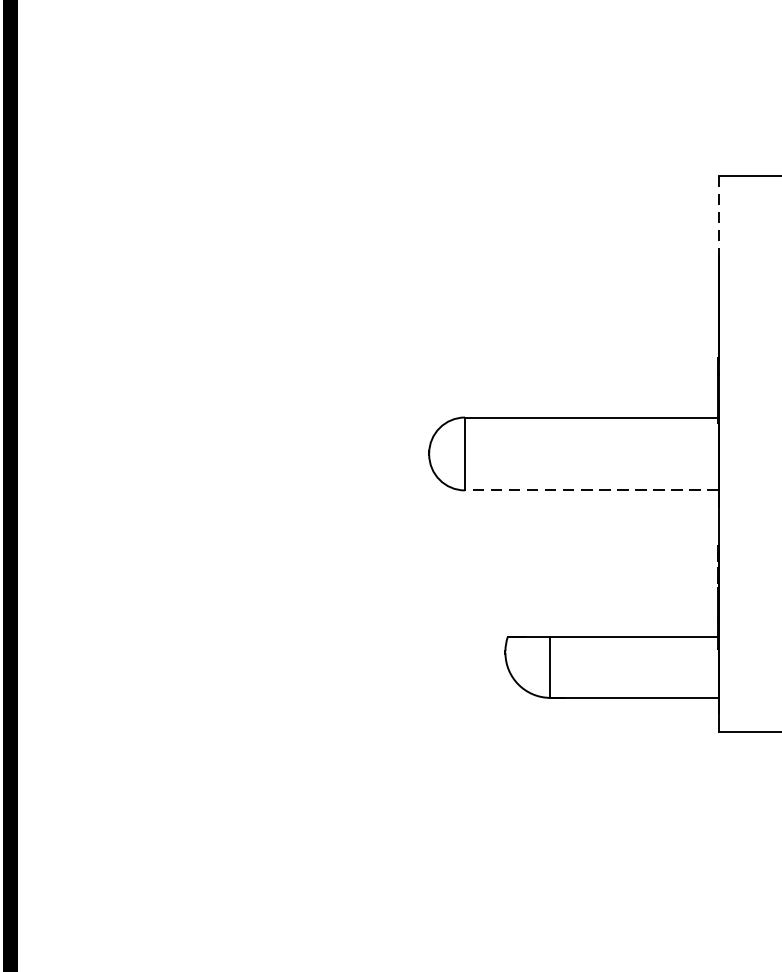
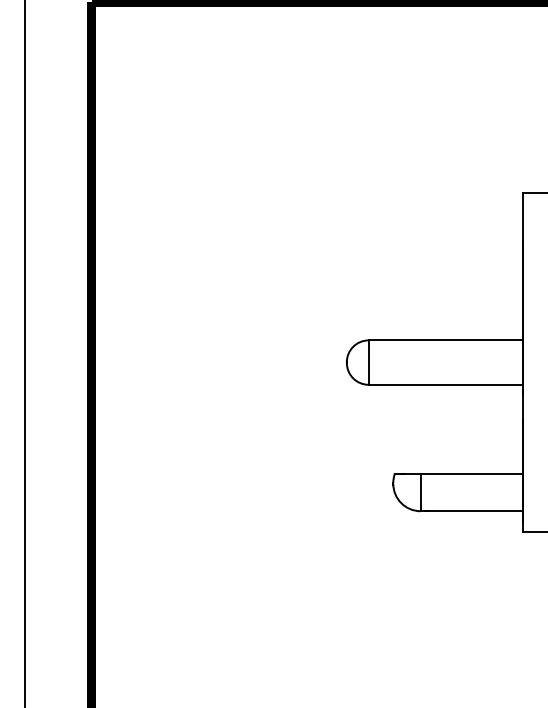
line: (719, 215) -> (523, 217), dashed -> solid
line: (591, 489) -> (445, 384), dashed -> solid

